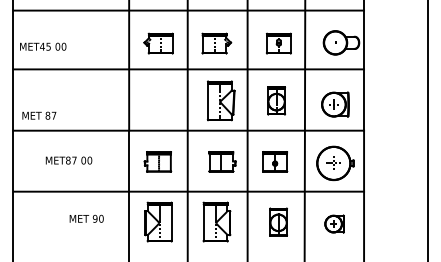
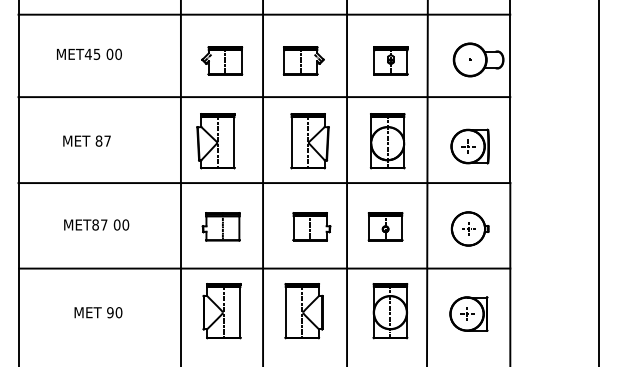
text: (43, 46) -> (89, 53), moved
part: (153, 101) -> (215, 141), added
part: (276, 101) -> (387, 141), size x1.43
text: (38, 115) -> (86, 140), moved
part: (334, 163) -> (469, 228), size x0.71
text: (86, 218) -> (98, 312), moved
part: (278, 222) -> (390, 311), size x1.43
part: (334, 223) -> (468, 313), size x1.43

